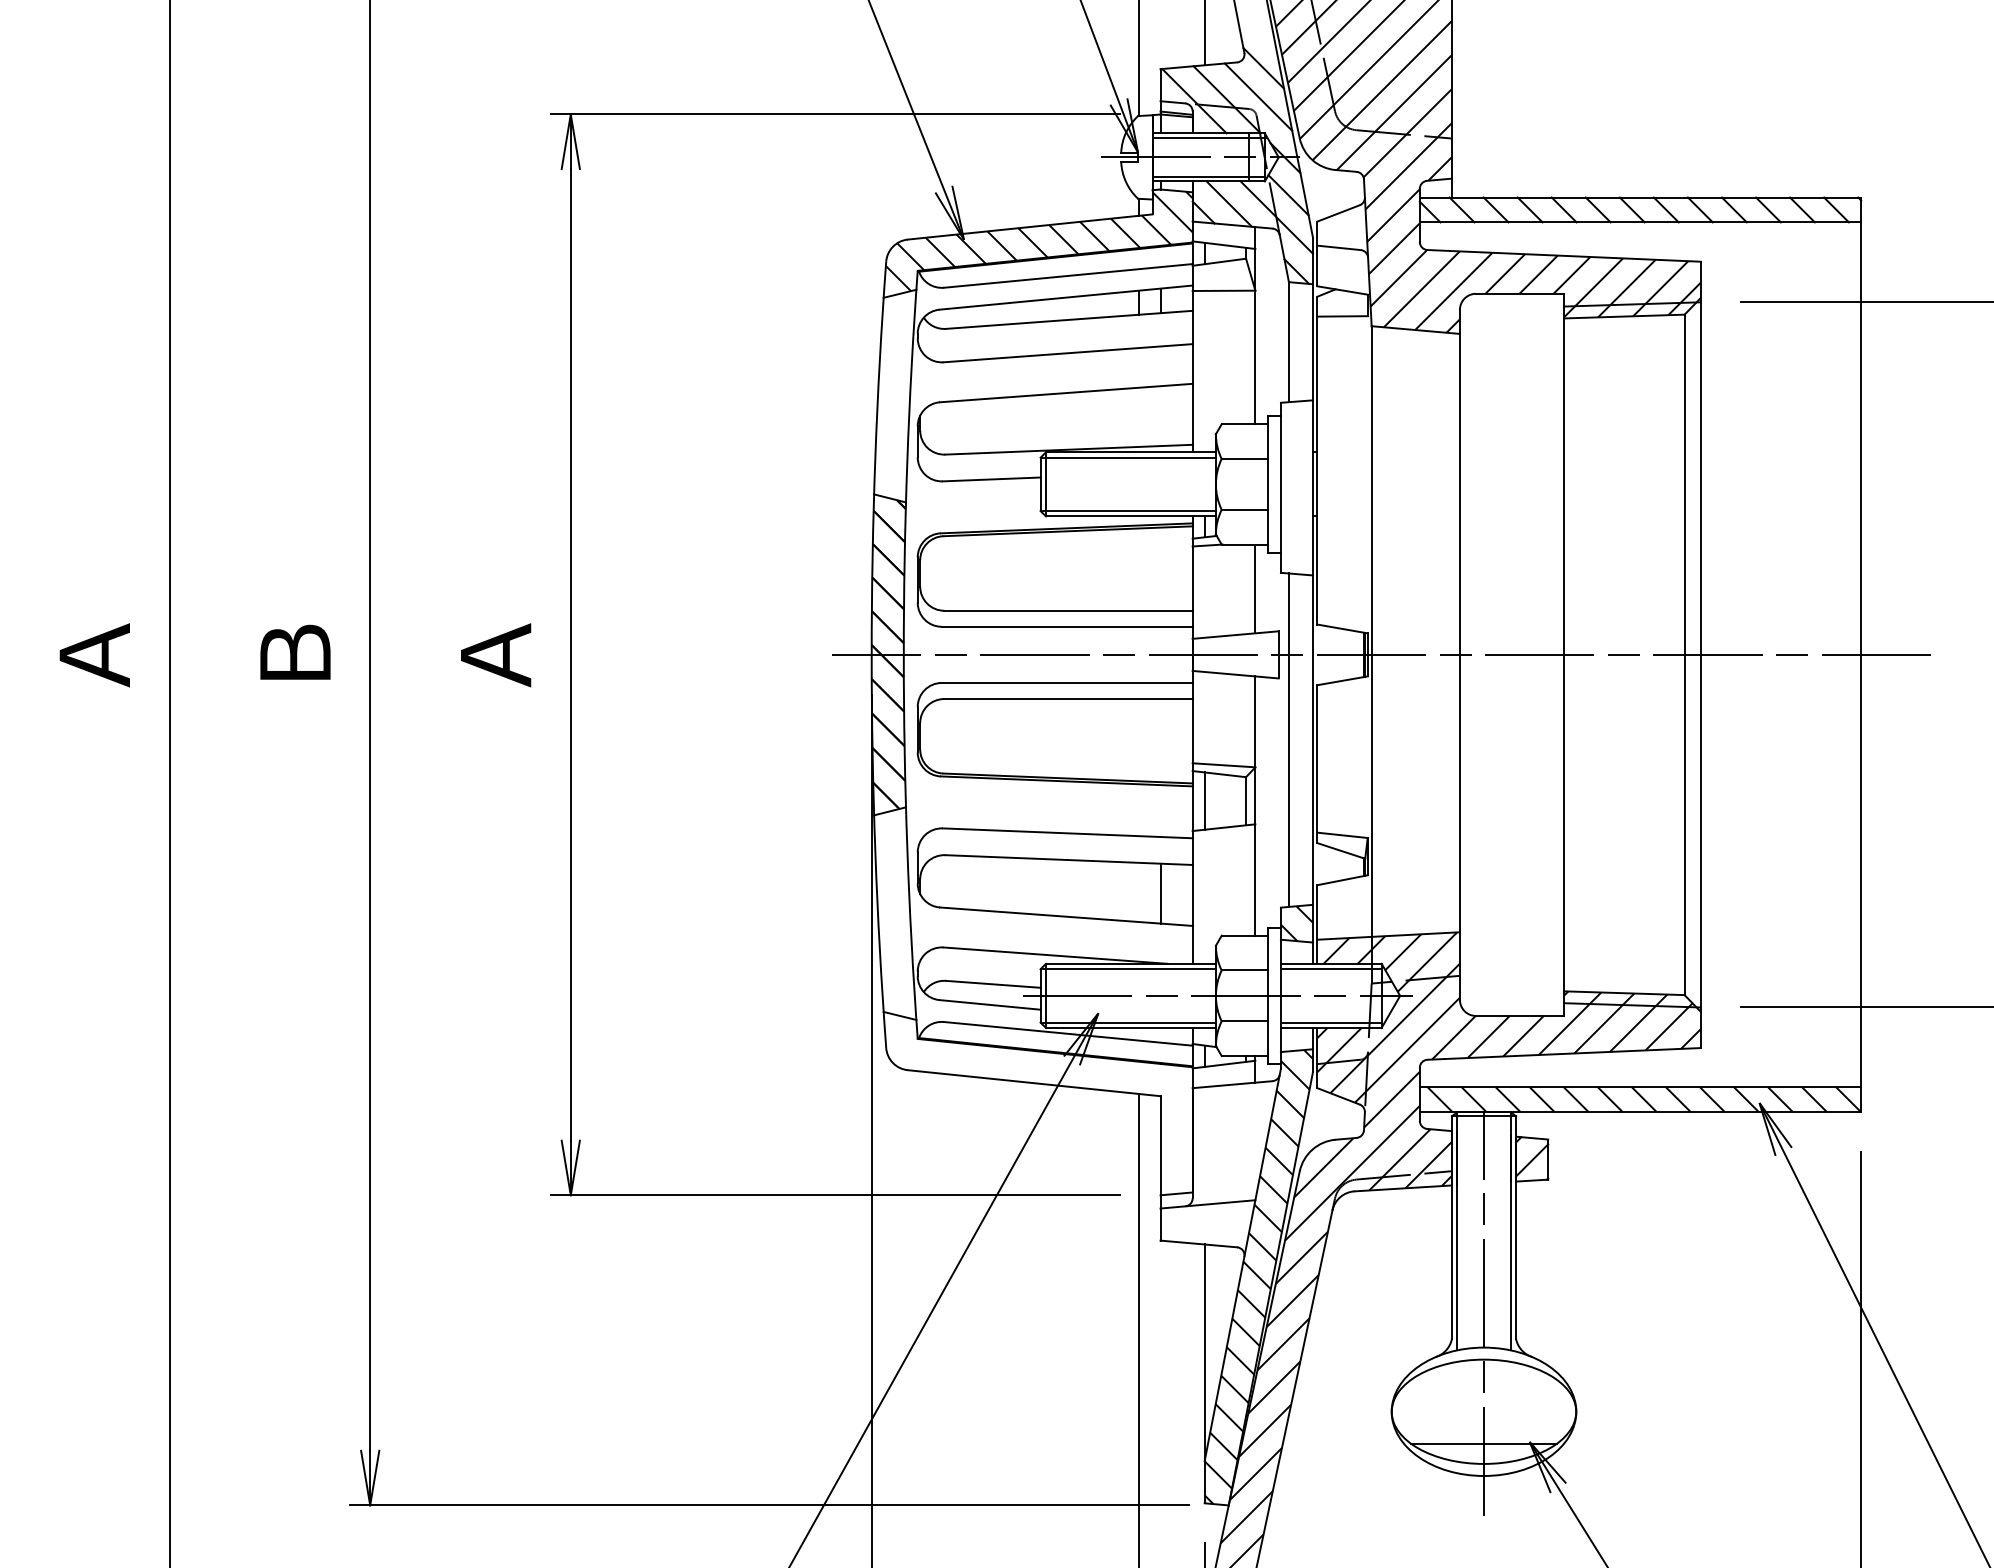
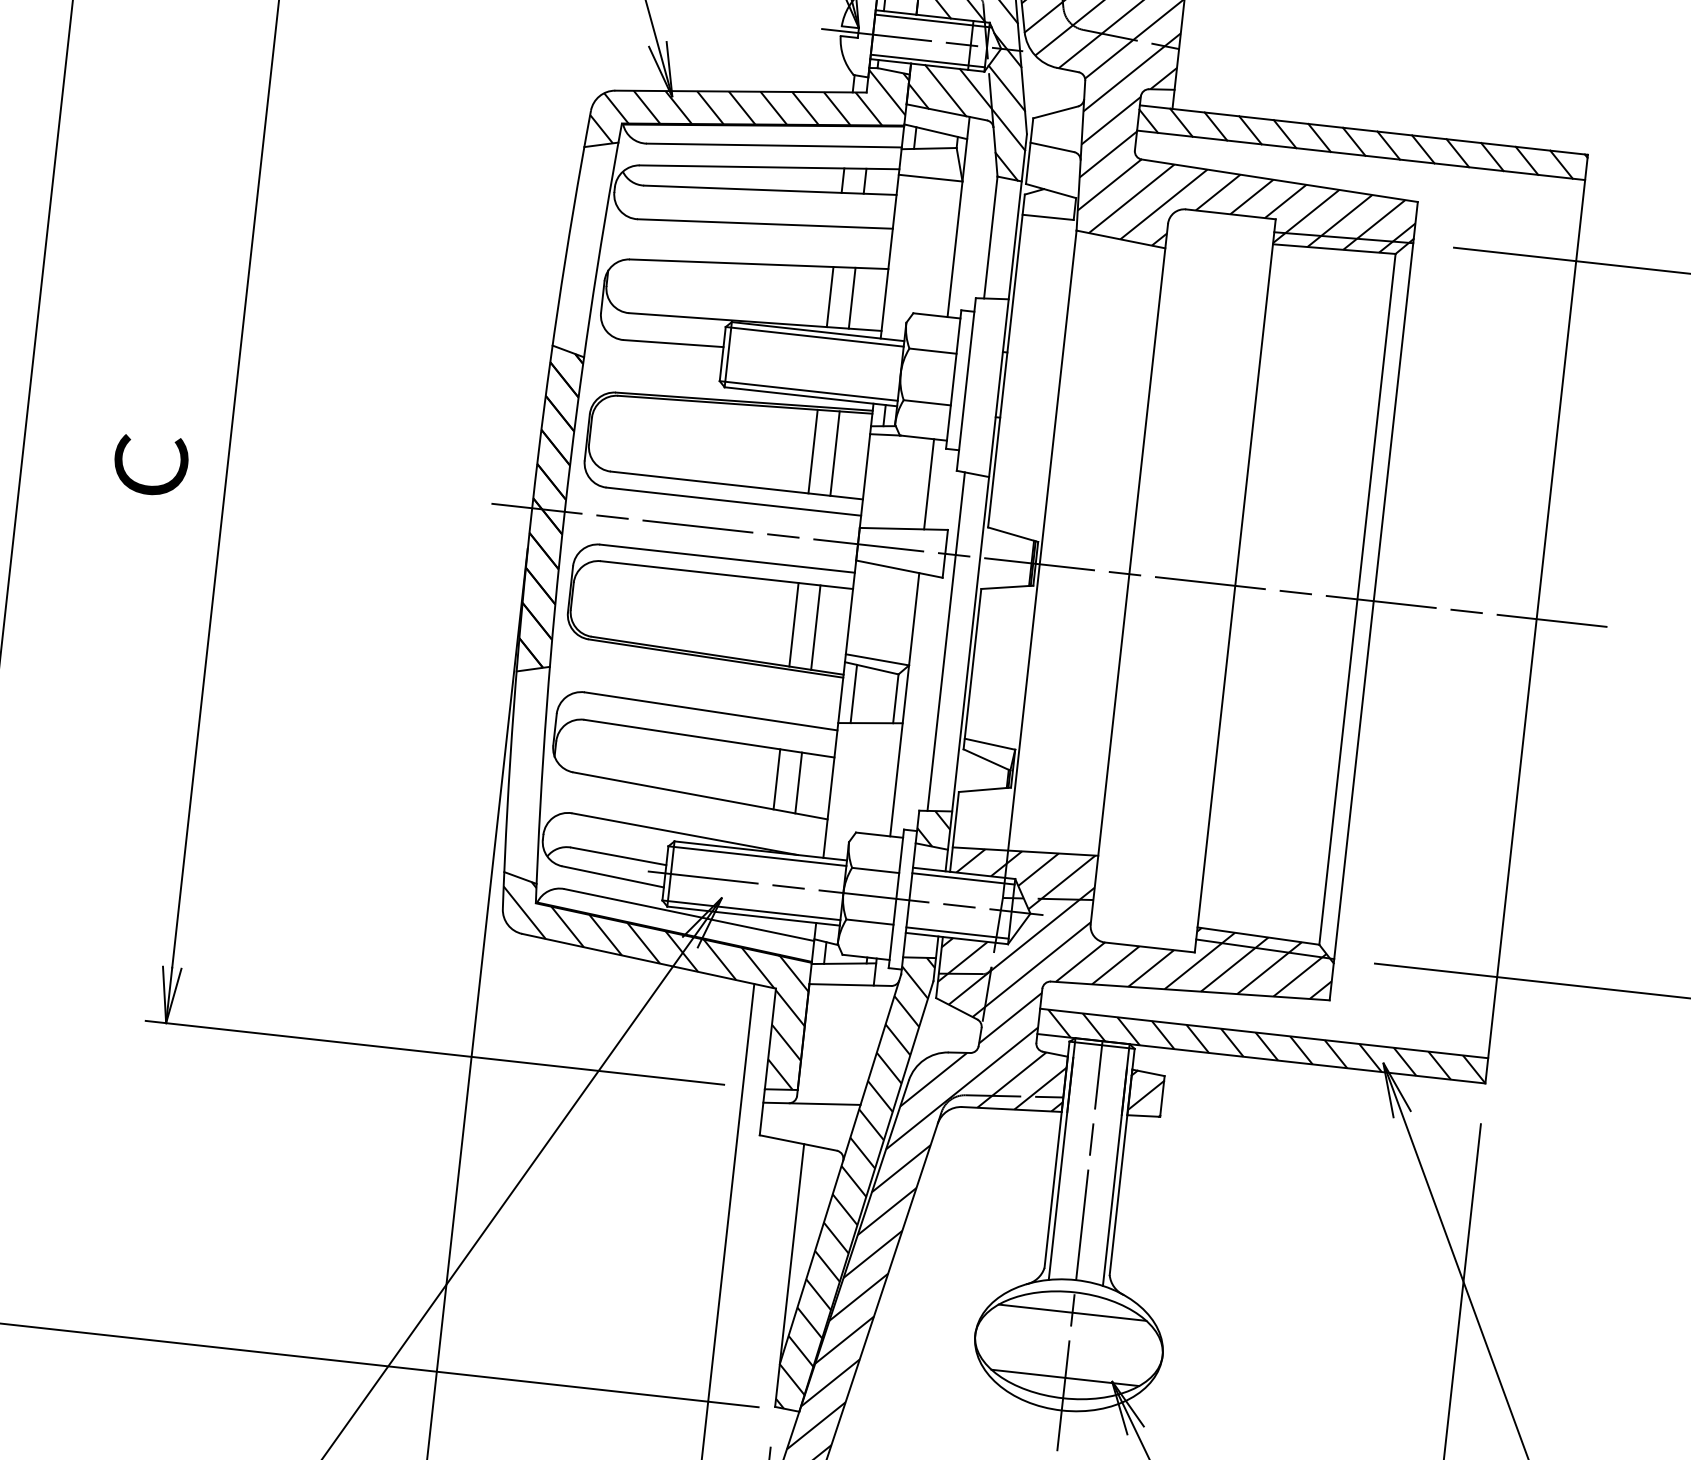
line: (1138, 416) -> (829, 296), added
line: (1160, 416) -> (852, 298), added
line: (1160, 568) -> (835, 452), added
line: (1138, 569) -> (812, 451), added
text: (495, 655) -> (150, 466), Ａ -> Ｃ
line: (1138, 740) -> (793, 625), added
line: (1160, 740) -> (815, 627), added
line: (1138, 892) -> (776, 779), added
hatch: (1038, 1105) -> (651, 984), added
line: (1483, 1379) -> (1072, 1312), added

